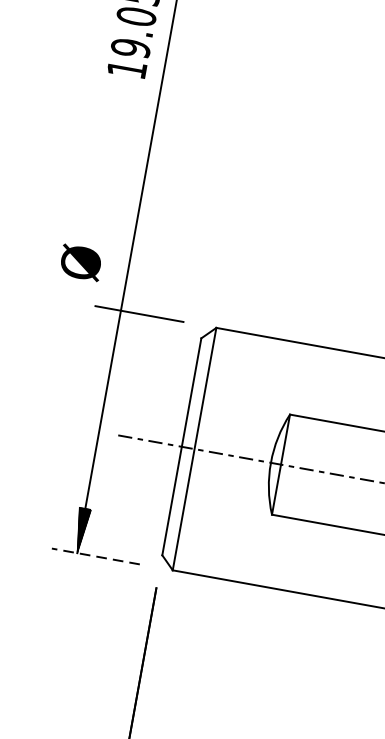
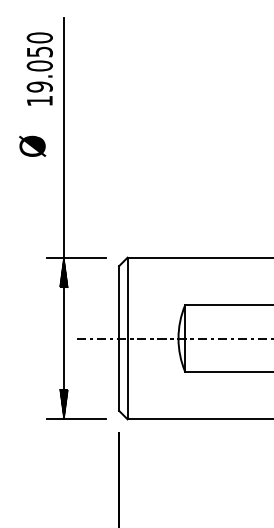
text: (81, 261) -> (32, 145), moved
hatch: (116, 332) -> (63, 272), added
line: (94, 556) -> (75, 419), dashed -> solid

